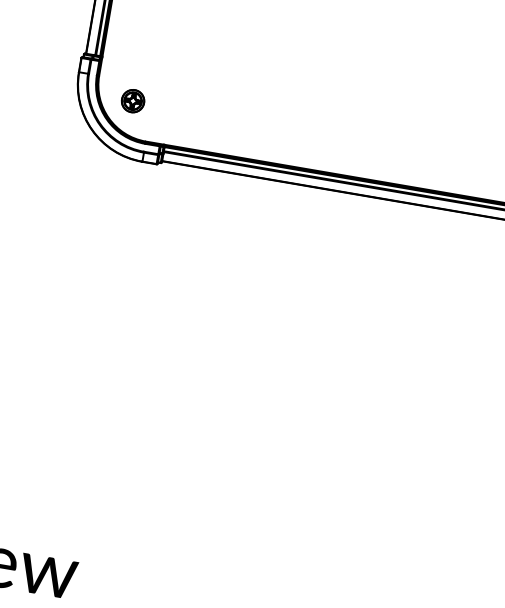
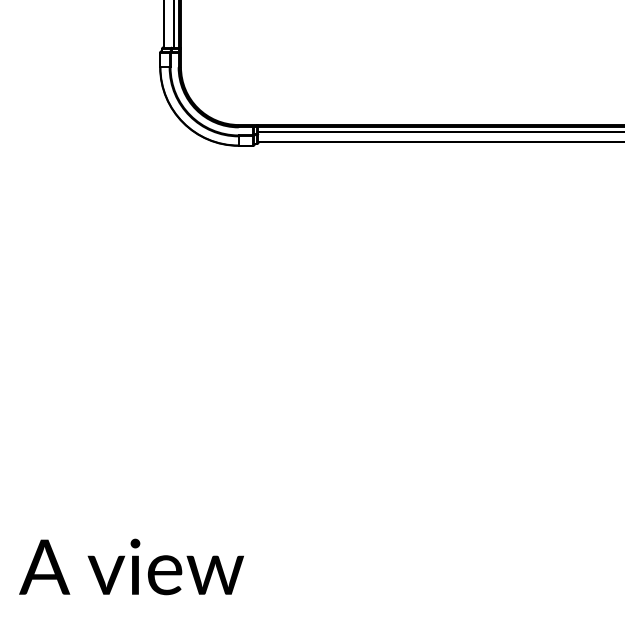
part: (132, 100) -> (218, 86), removed

